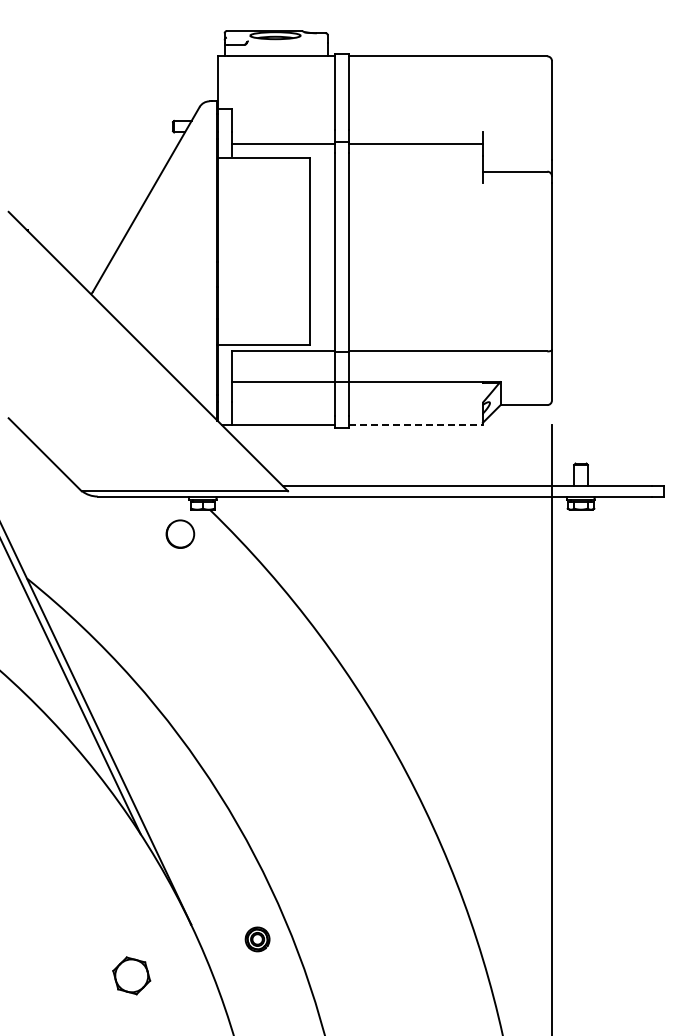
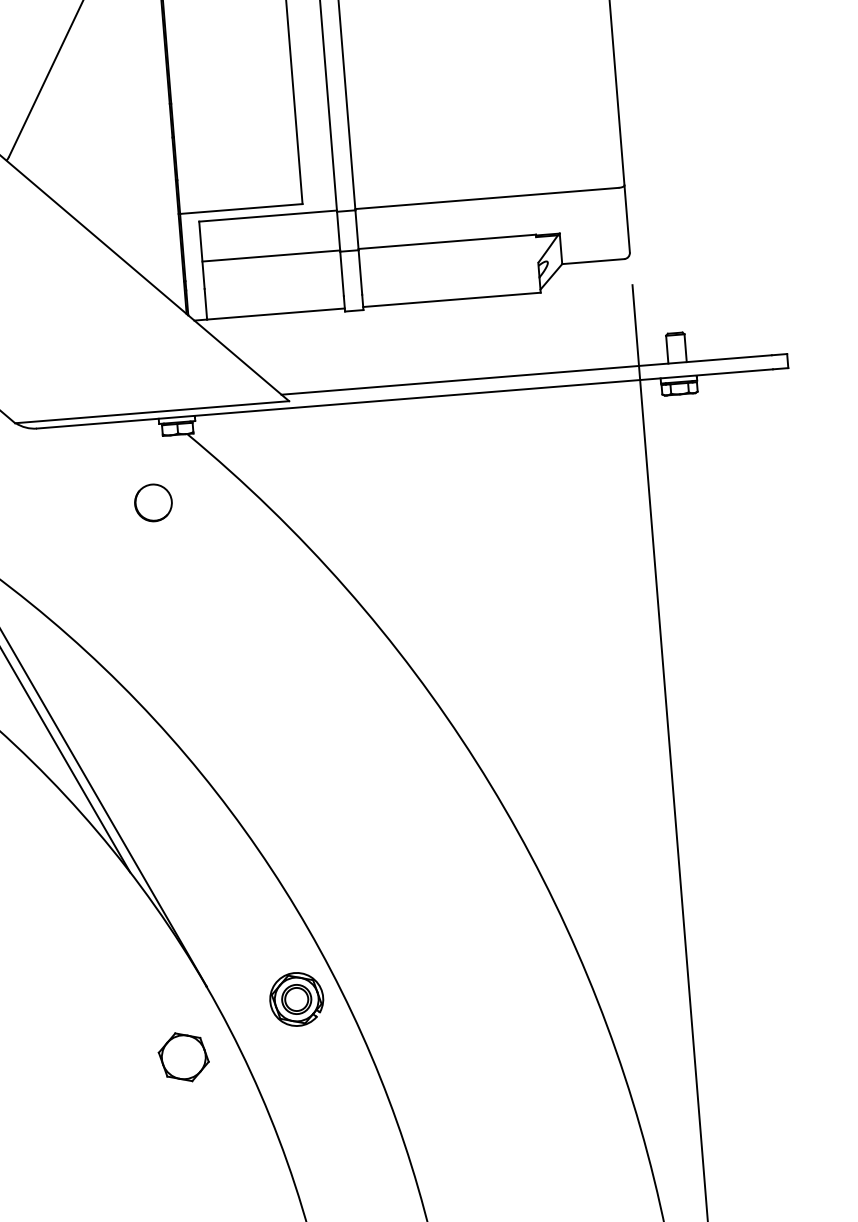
line: (415, 425) -> (451, 300), dashed -> solid
part: (180, 533) -> (153, 501), moved
part: (257, 939) -> (296, 999), size x1.67
part: (131, 975) -> (183, 1056), moved

